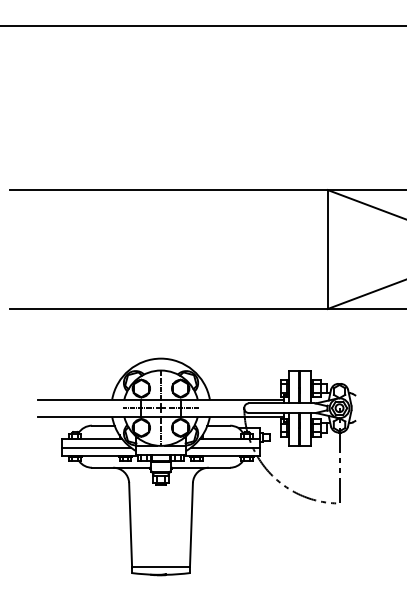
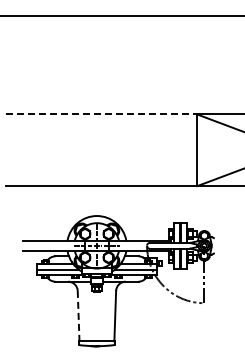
line: (168, 190) -> (101, 114), solid -> dashed
line: (130, 525) -> (78, 316), solid -> dashed

